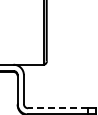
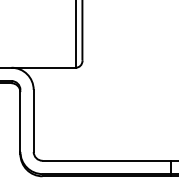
line: (57, 108) -> (105, 161), dashed -> solid

